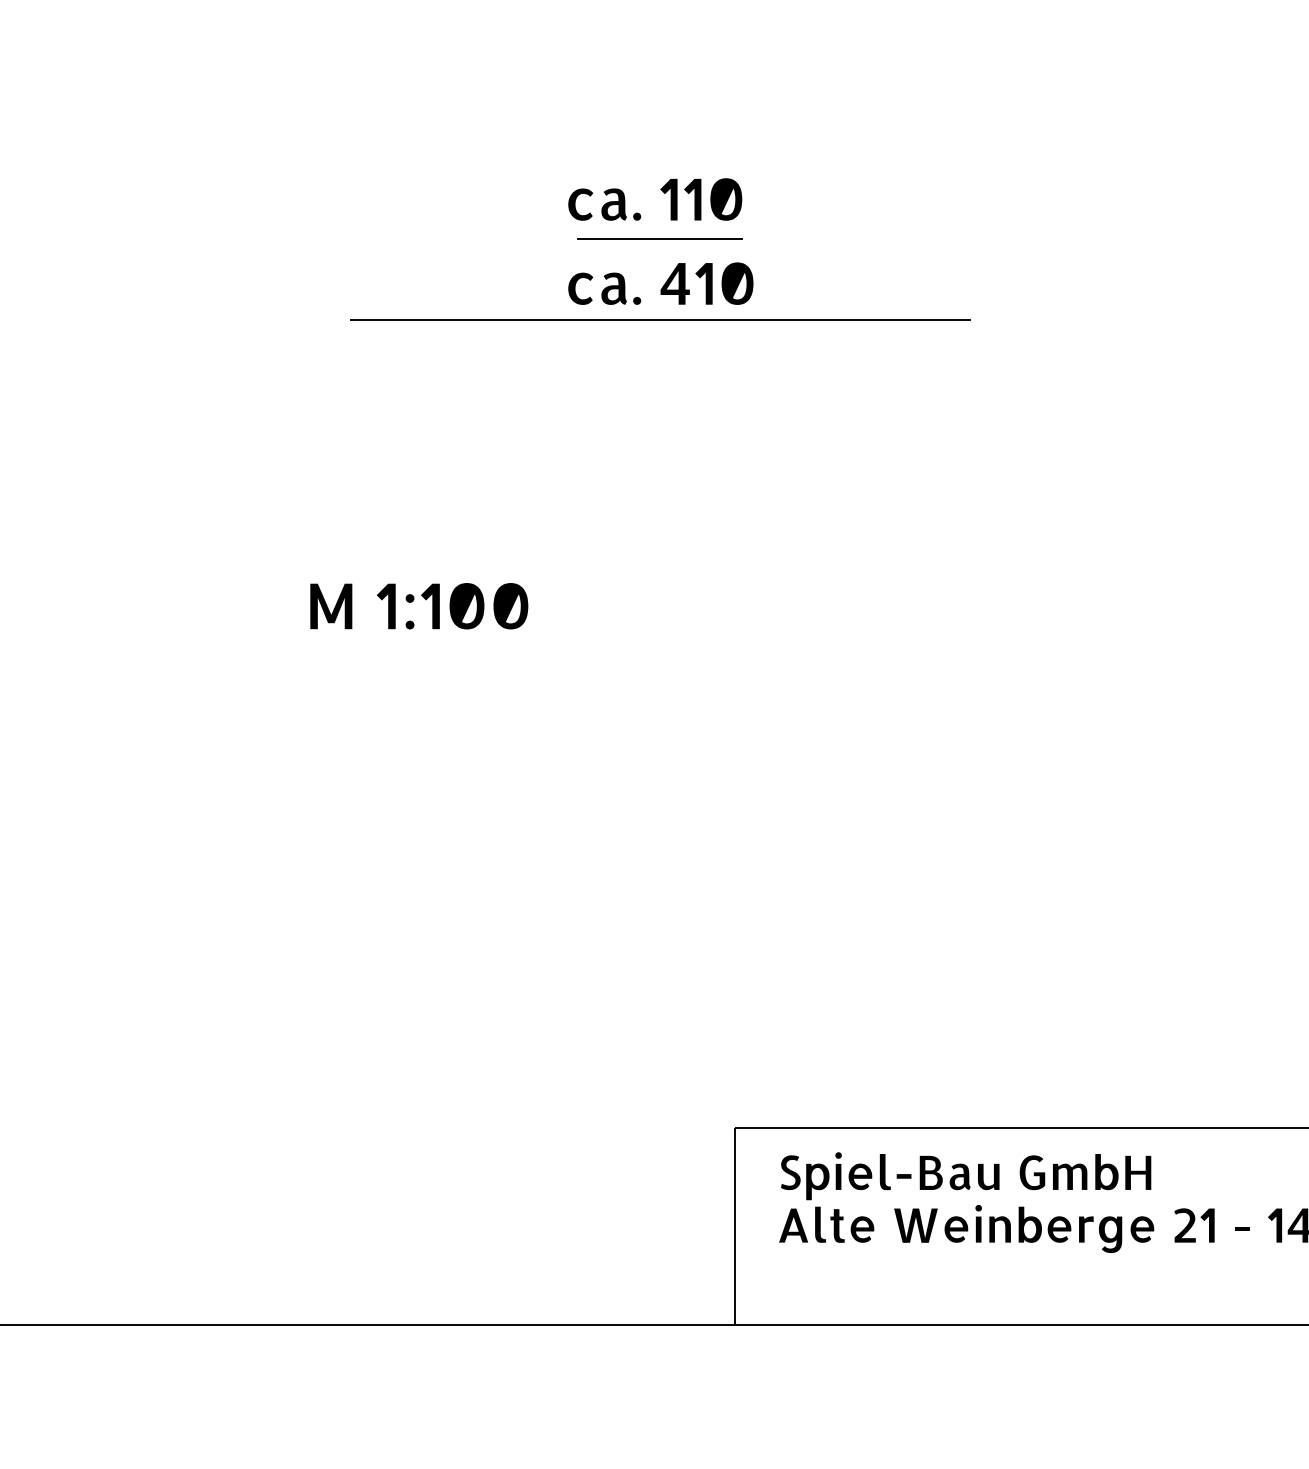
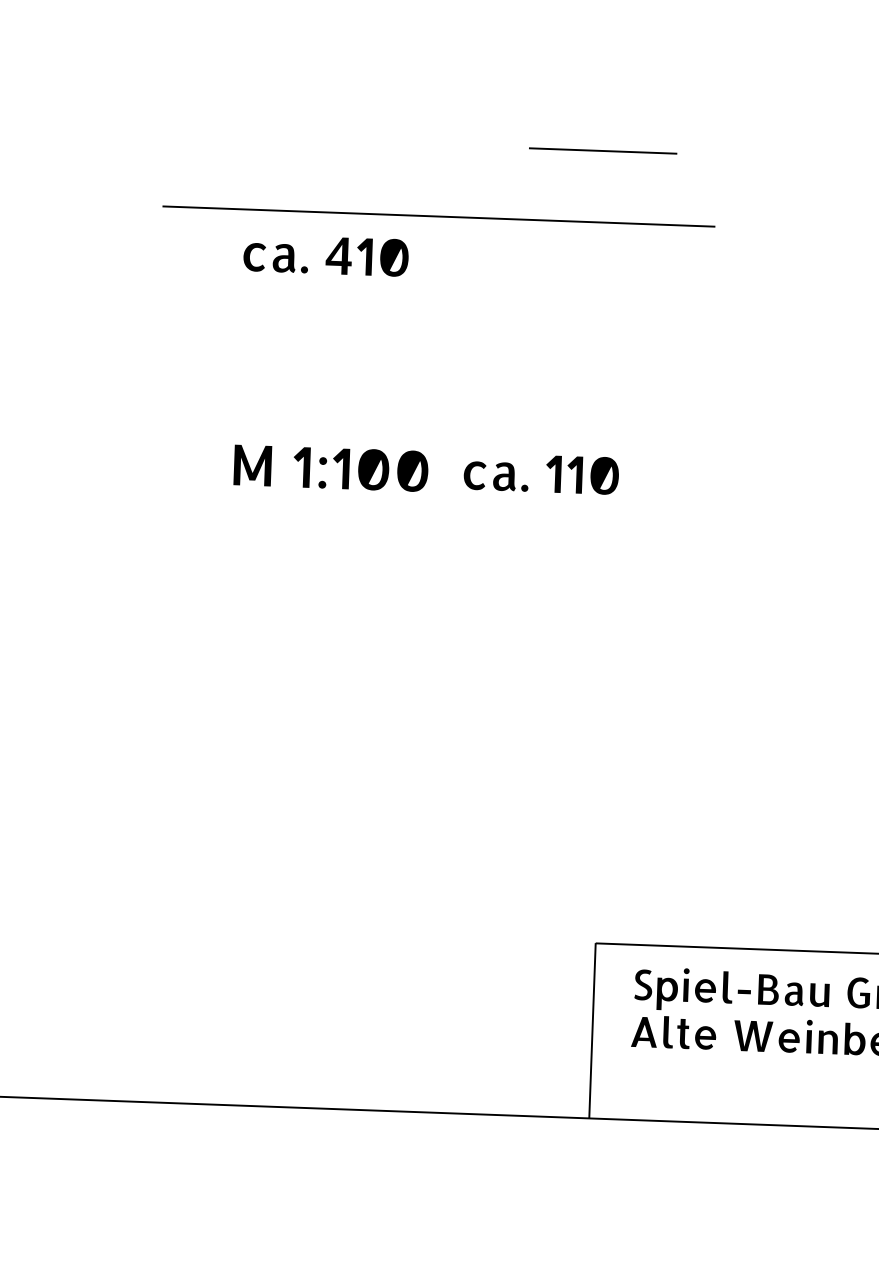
text: (655, 199) -> (541, 473), moved
line: (659, 238) -> (602, 150), moved
text: (660, 283) -> (325, 255), moved
line: (660, 319) -> (438, 216), moved

